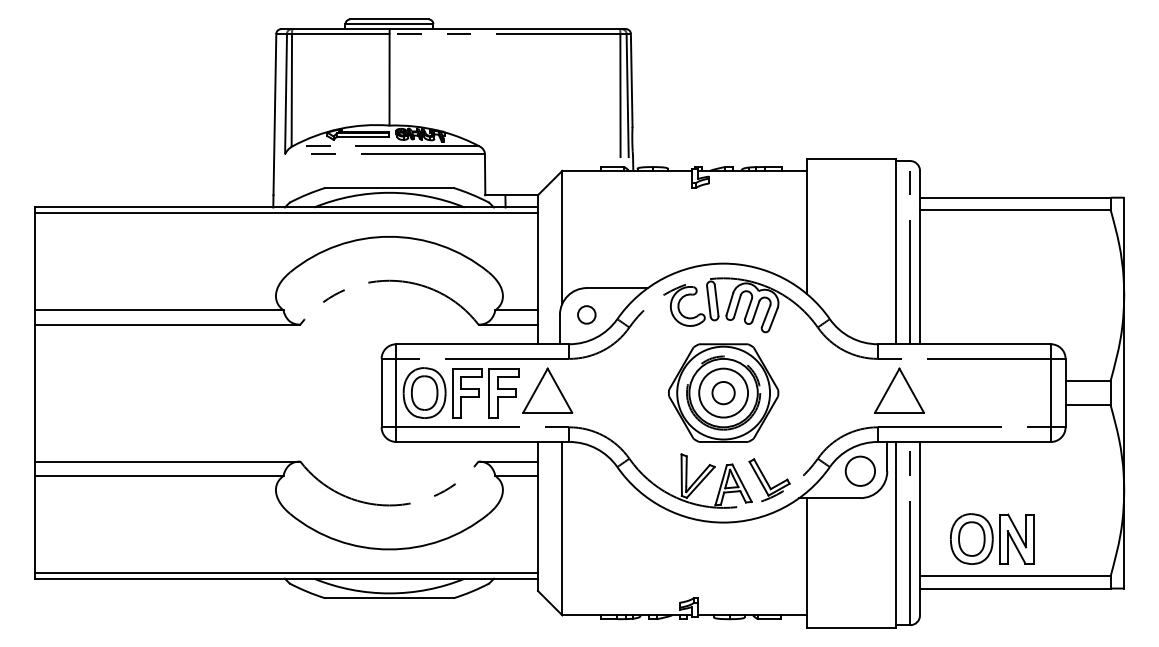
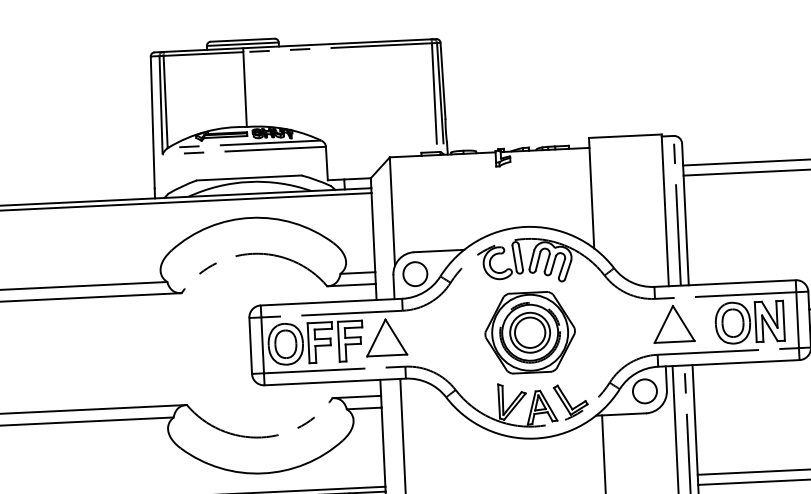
circle: (586, 314) -> (415, 273), size x1.67
circle: (723, 392) -> (530, 332), size x1.67
part: (992, 538) -> (749, 321), moved

